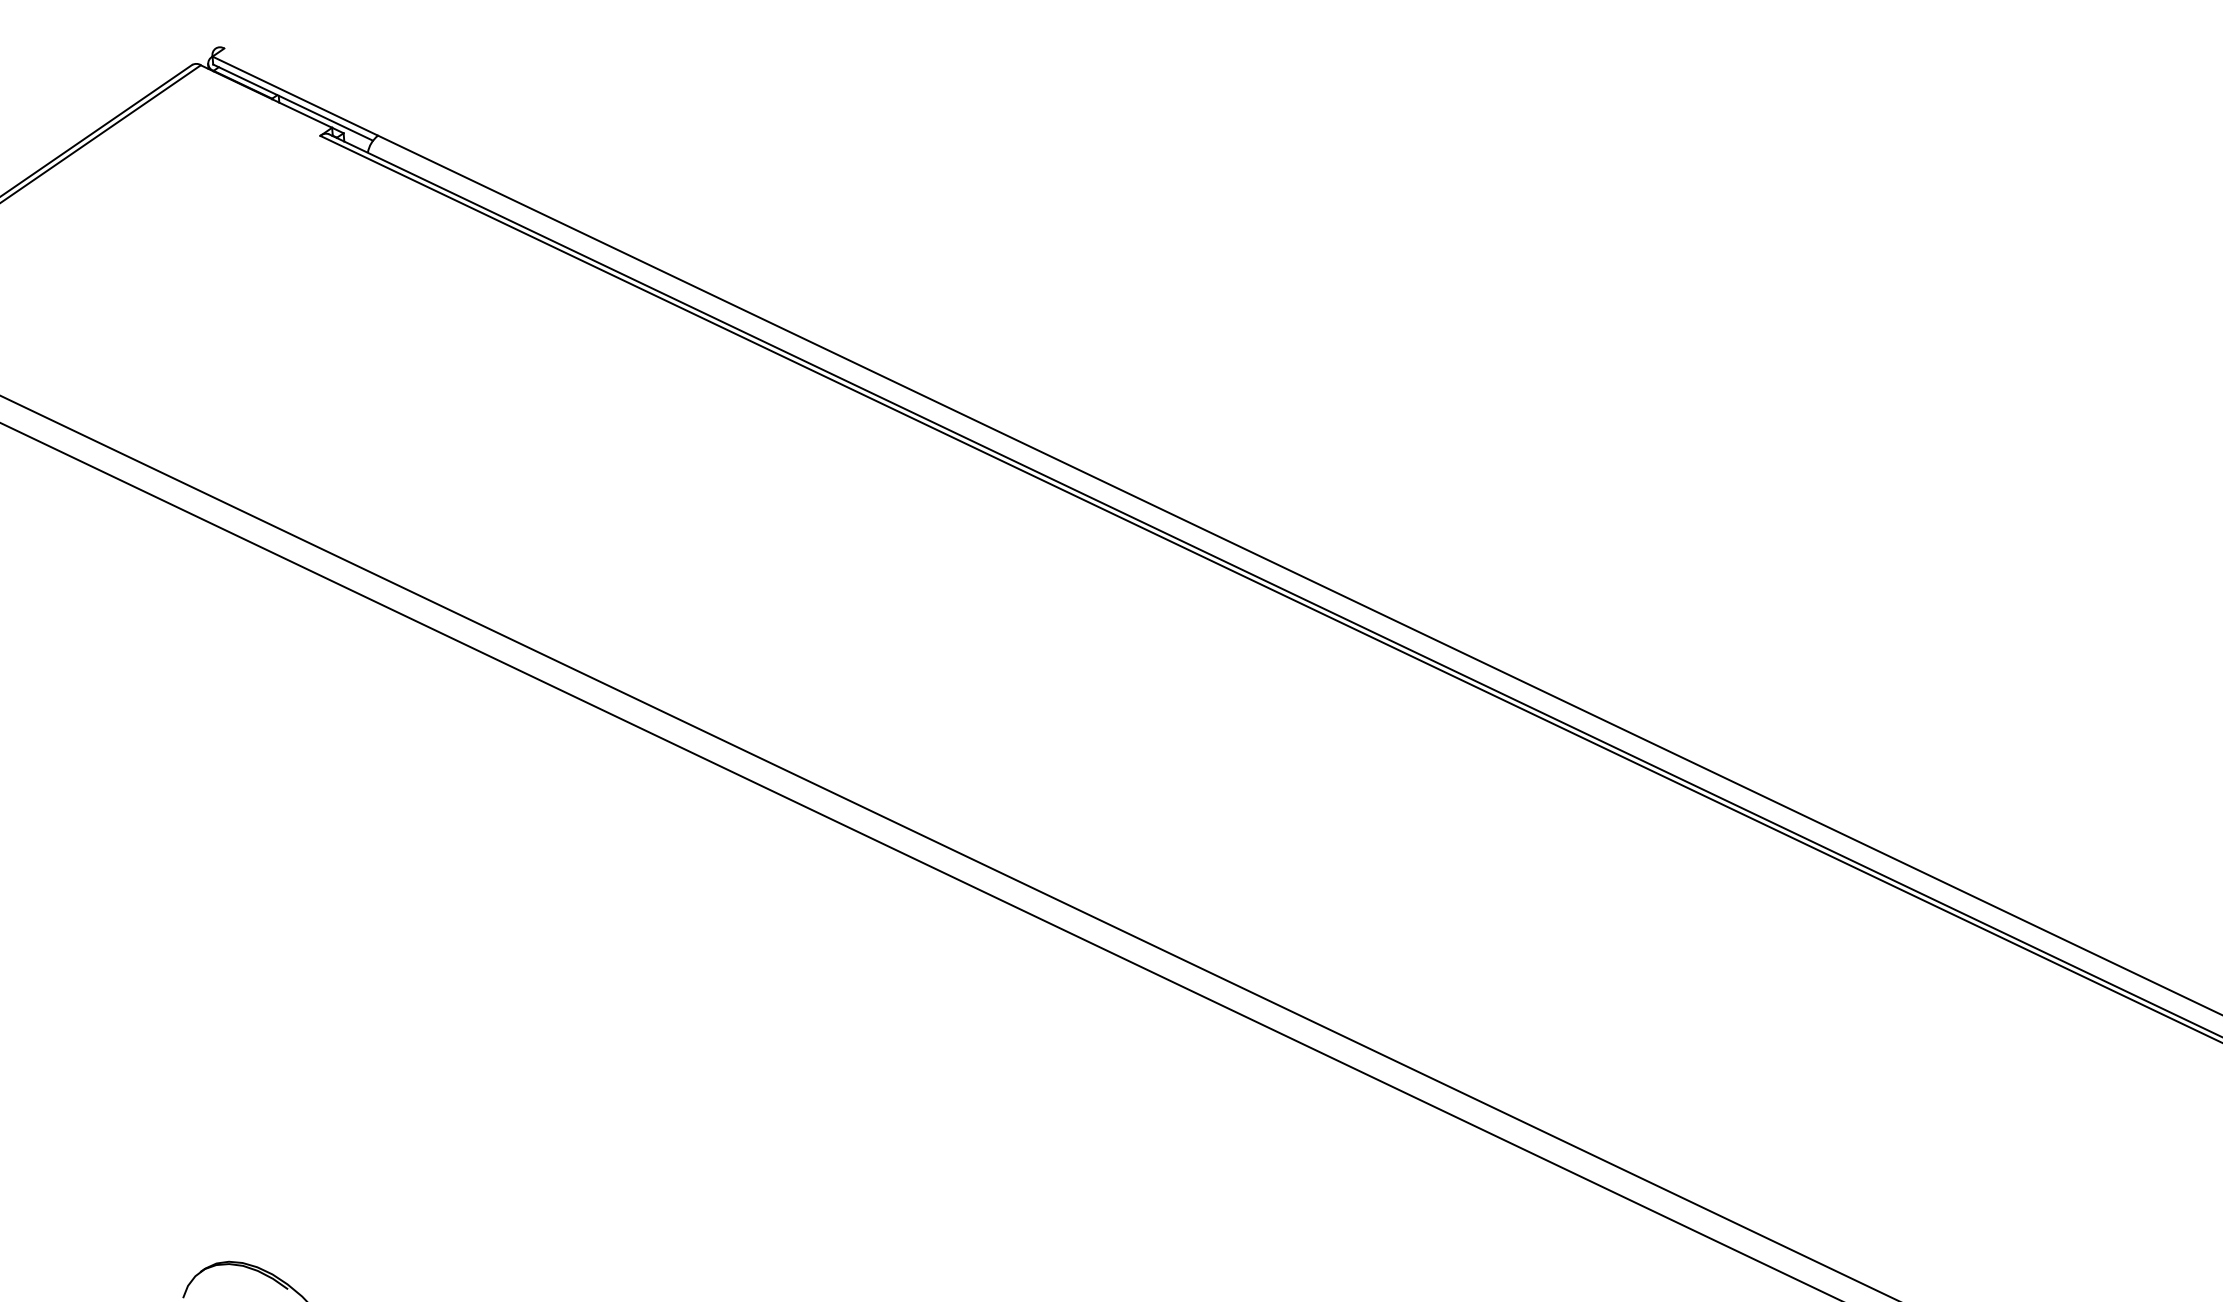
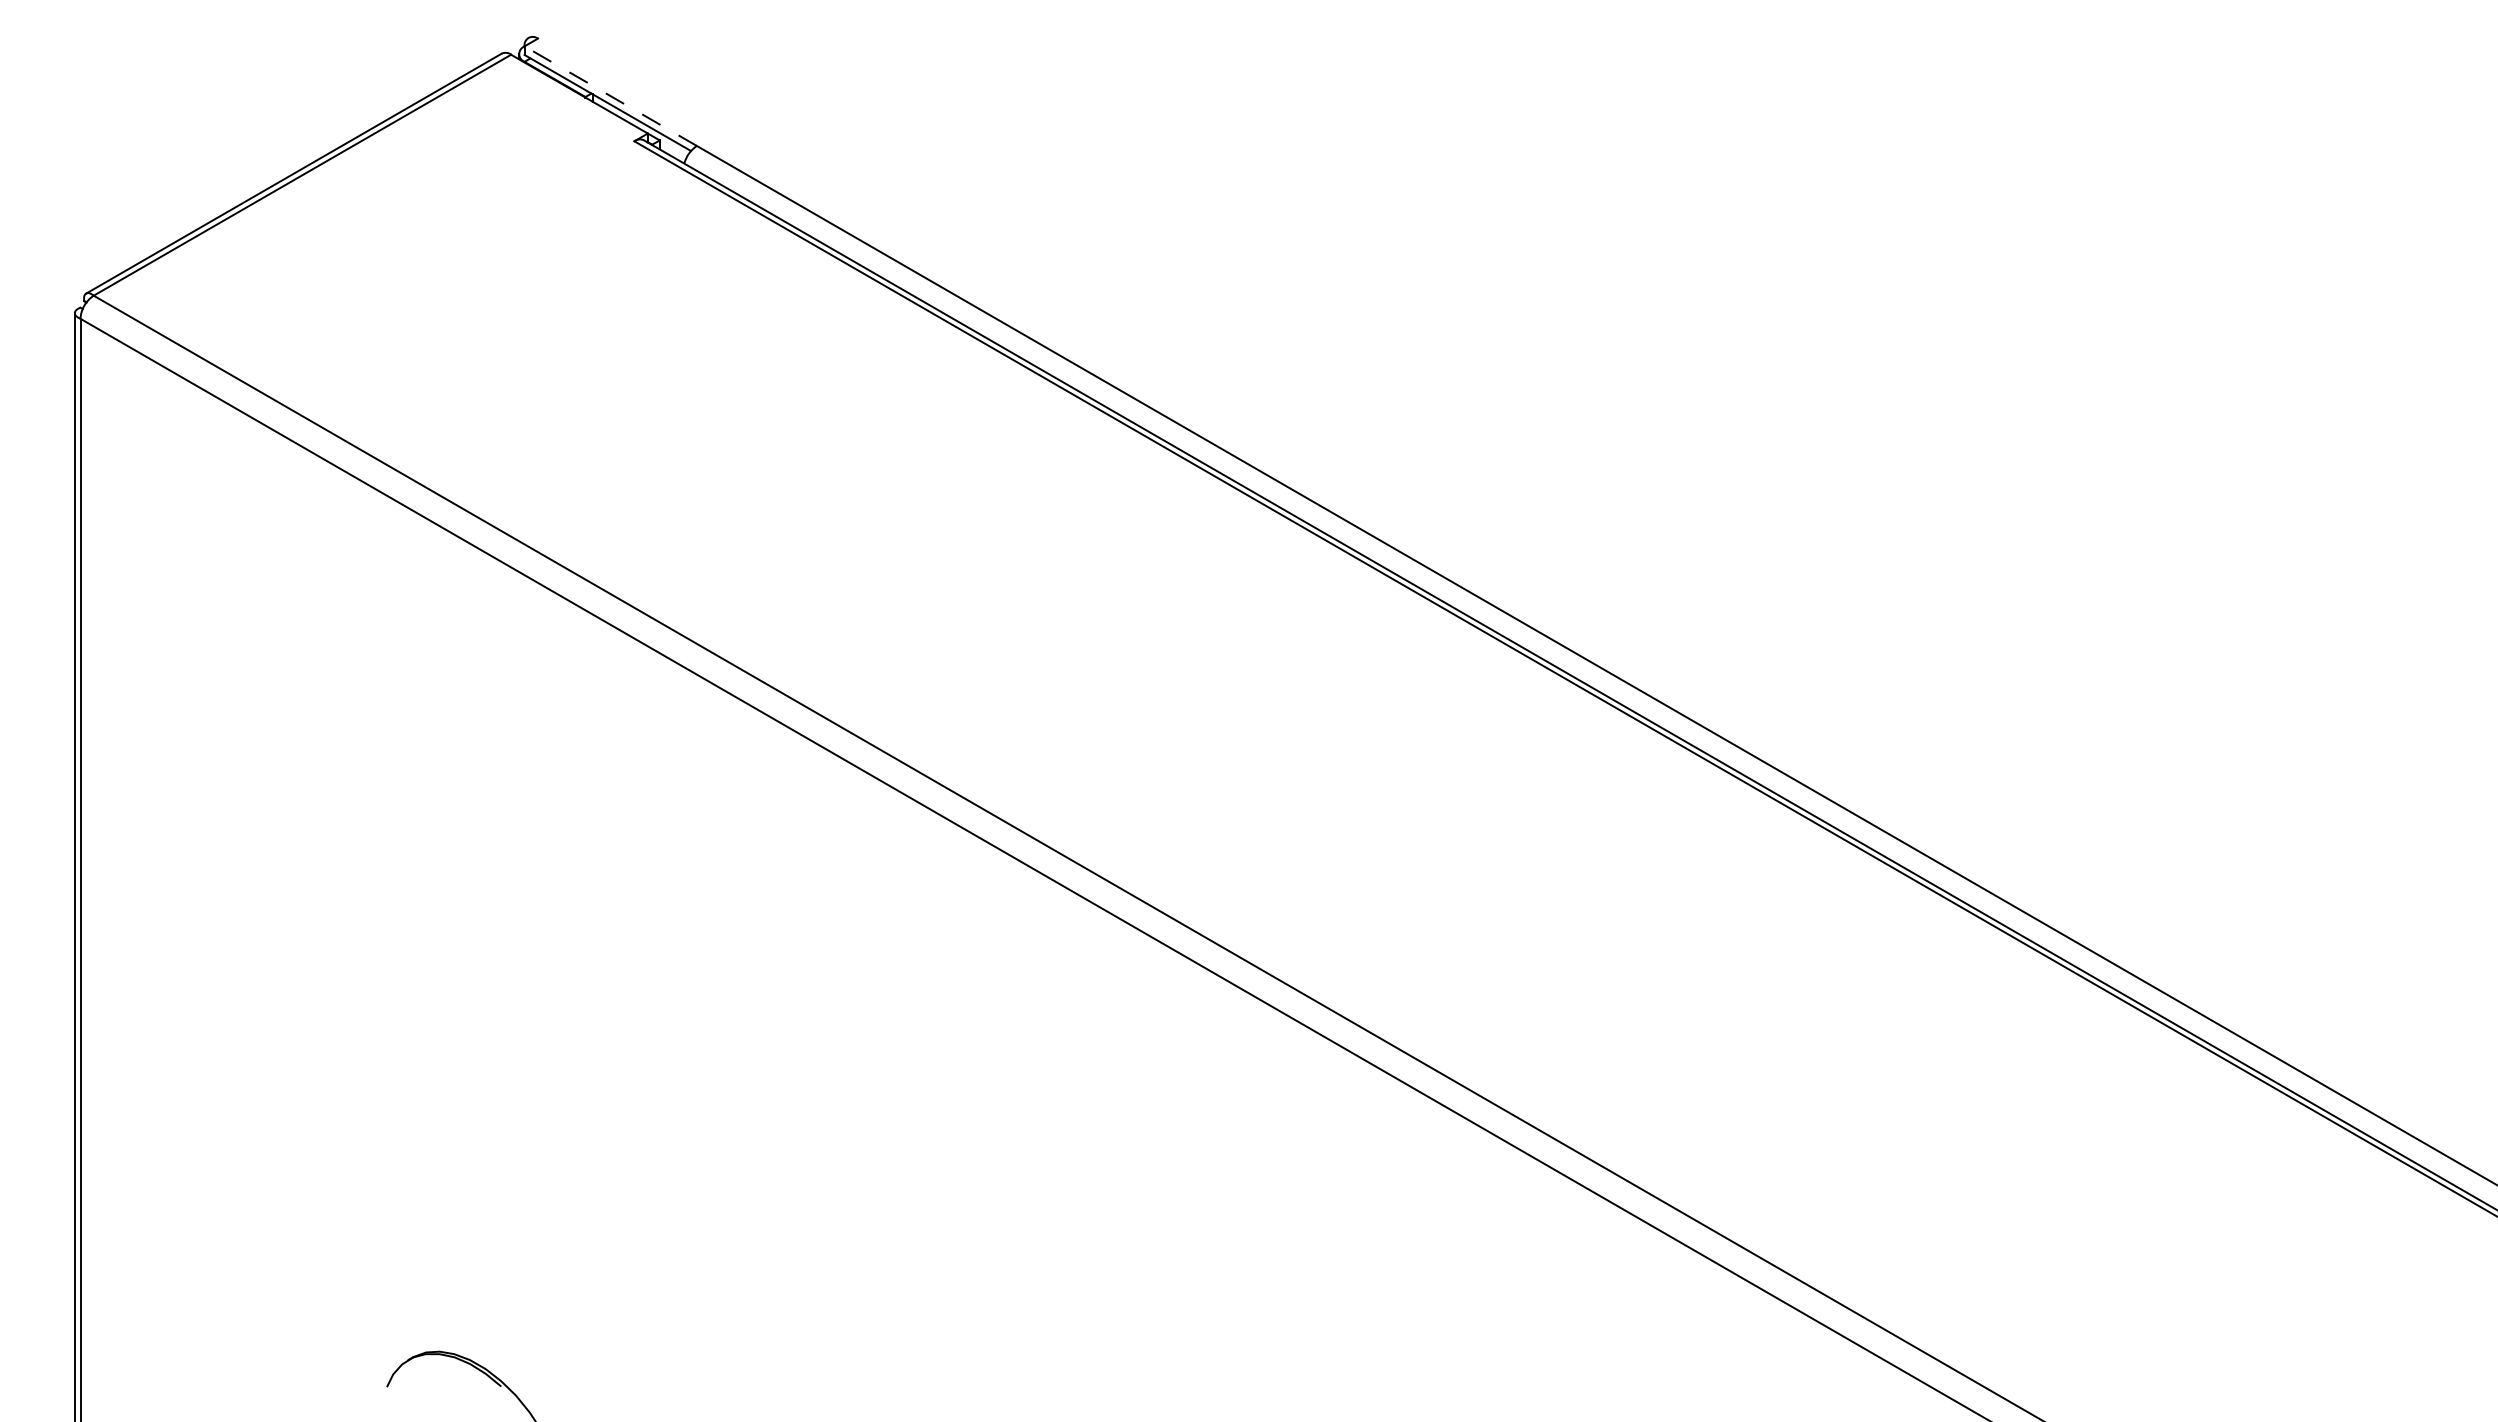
line: (295, 95) -> (610, 95), solid -> dashed

